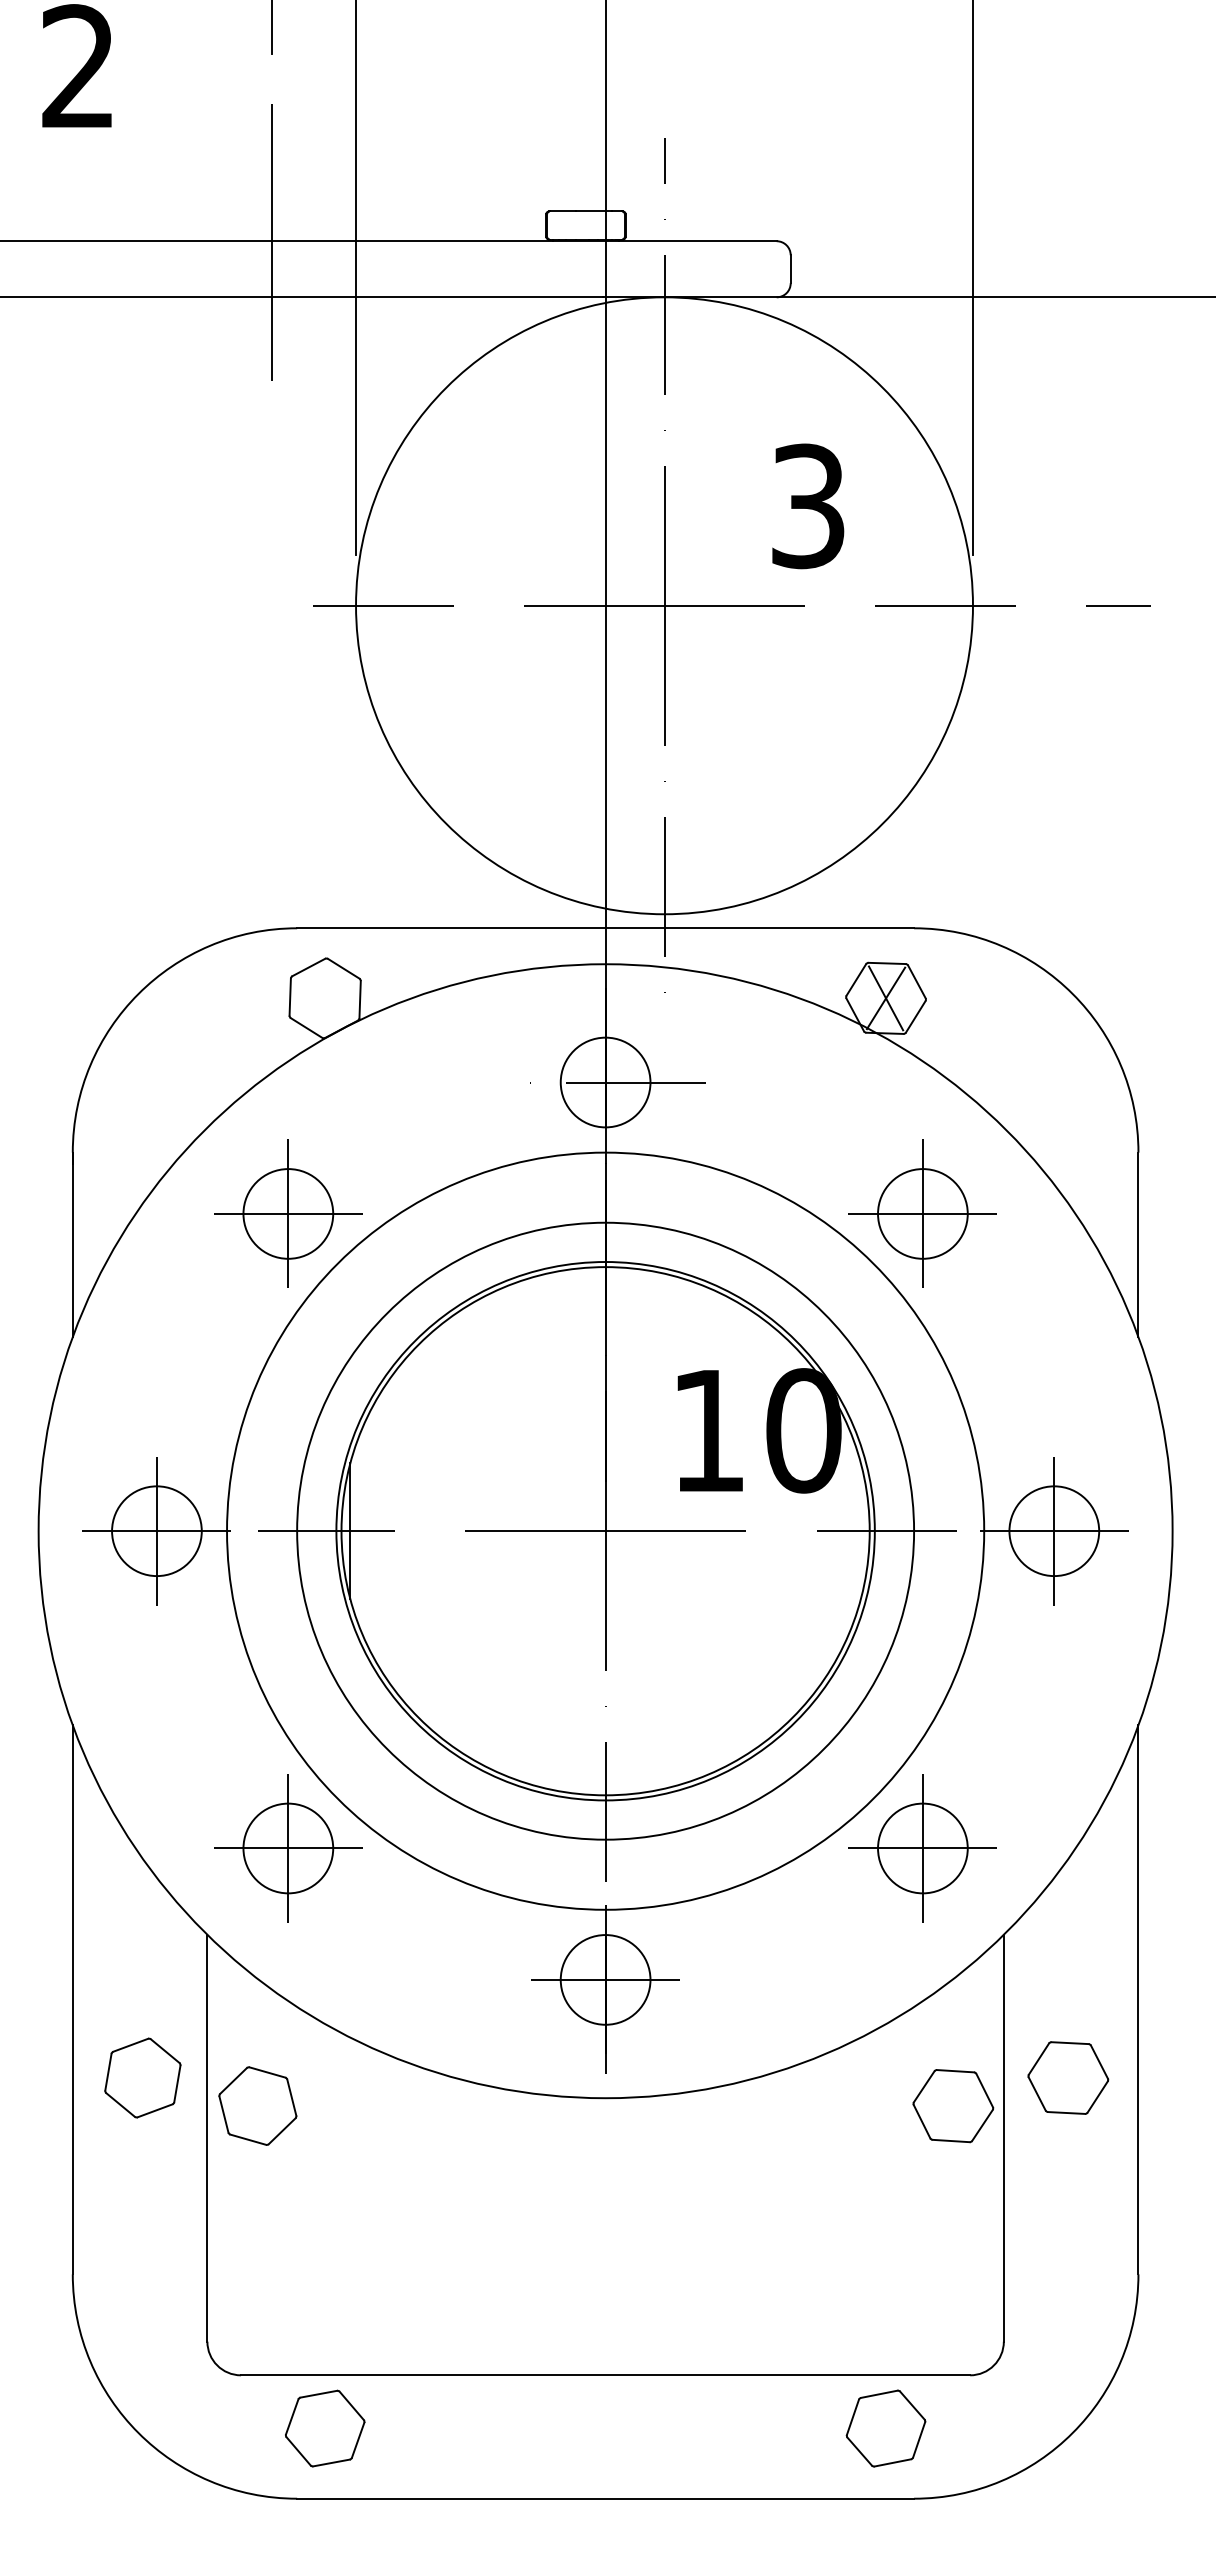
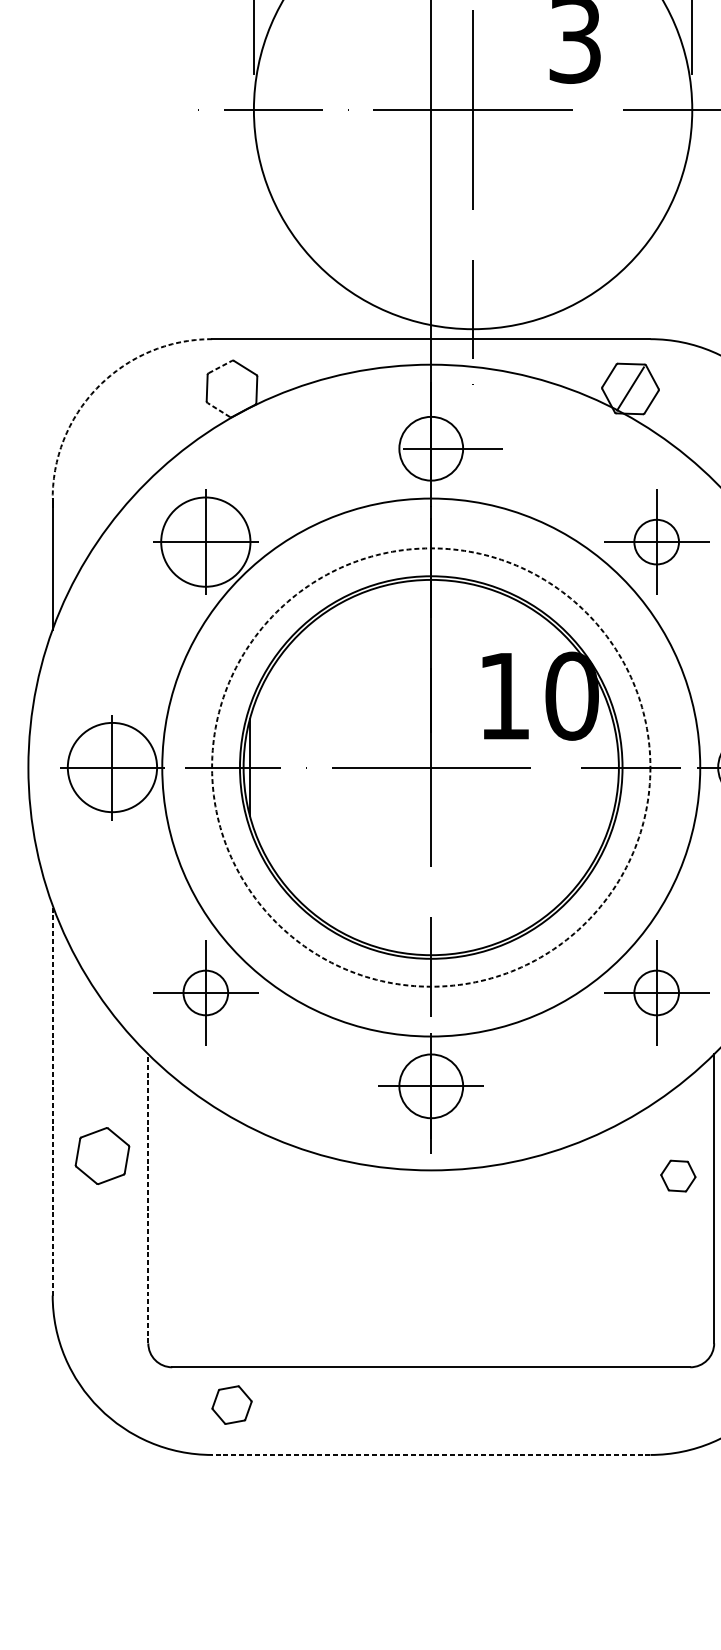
line: (308, 967) -> (220, 367), solid -> dashed
arc: (138, 994) -> (99, 386), solid -> dashed
line: (885, 998) -> (630, 389), removed
line: (306, 1028) -> (218, 410), solid -> dashed
circle: (288, 1213) -> (205, 541), size x1.4
circle: (922, 1213) -> (656, 541), size x0.7
circle: (605, 1530) -> (431, 767), solid -> dashed
circle: (156, 1531) -> (112, 767), size x1.4
circle: (288, 1848) -> (205, 992), size x0.7
circle: (922, 1848) -> (656, 992), size x0.7
line: (72, 1999) -> (52, 1100), solid -> dashed
part: (257, 2105) -> (183, 1175), removed
part: (953, 2106) -> (678, 1176), size x0.6
line: (207, 2137) -> (148, 1198), solid -> dashed
part: (325, 2428) -> (232, 1405), size x0.7
part: (885, 2428) -> (630, 1405), removed
line: (605, 2498) -> (431, 1454), solid -> dashed

